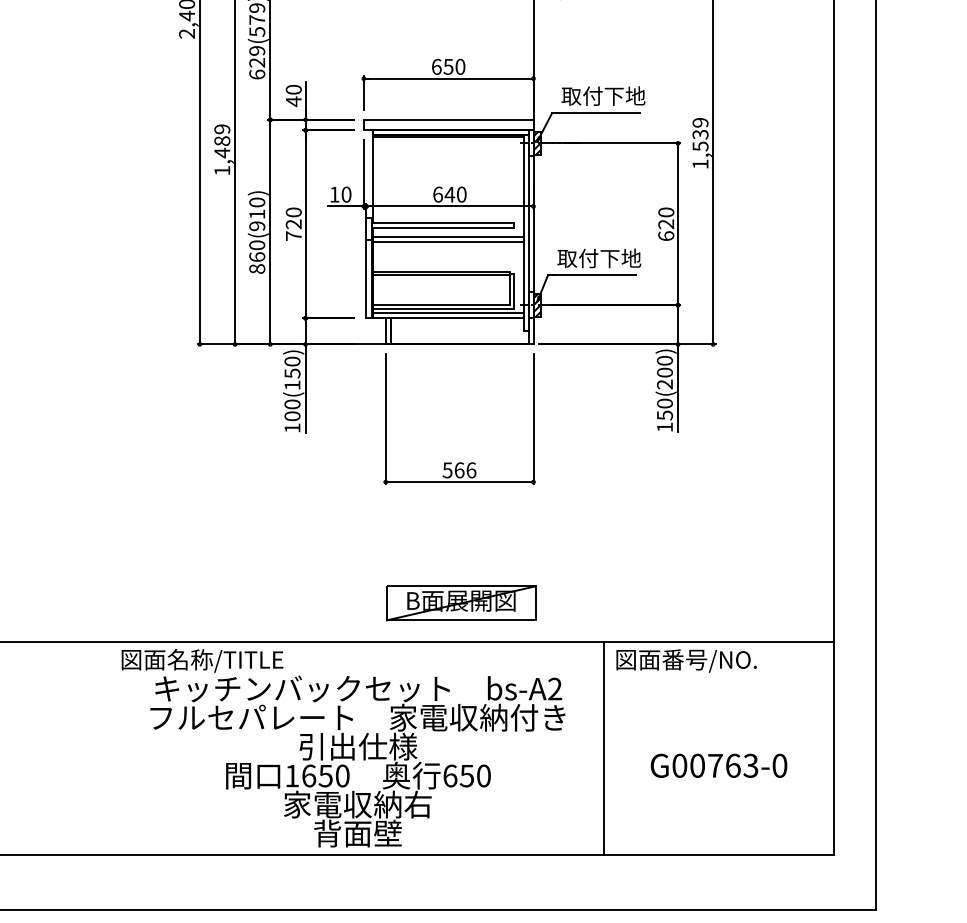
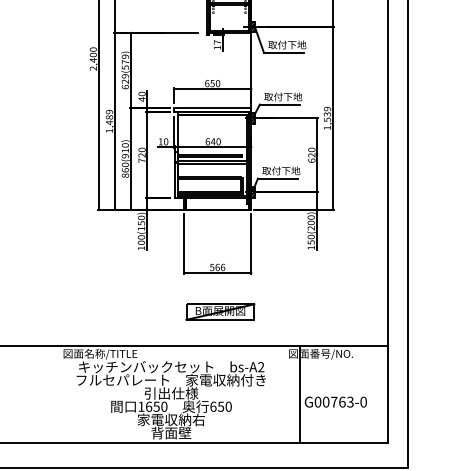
part: (461, 602) -> (220, 311), moved
line: (604, 746) -> (300, 393), moved

